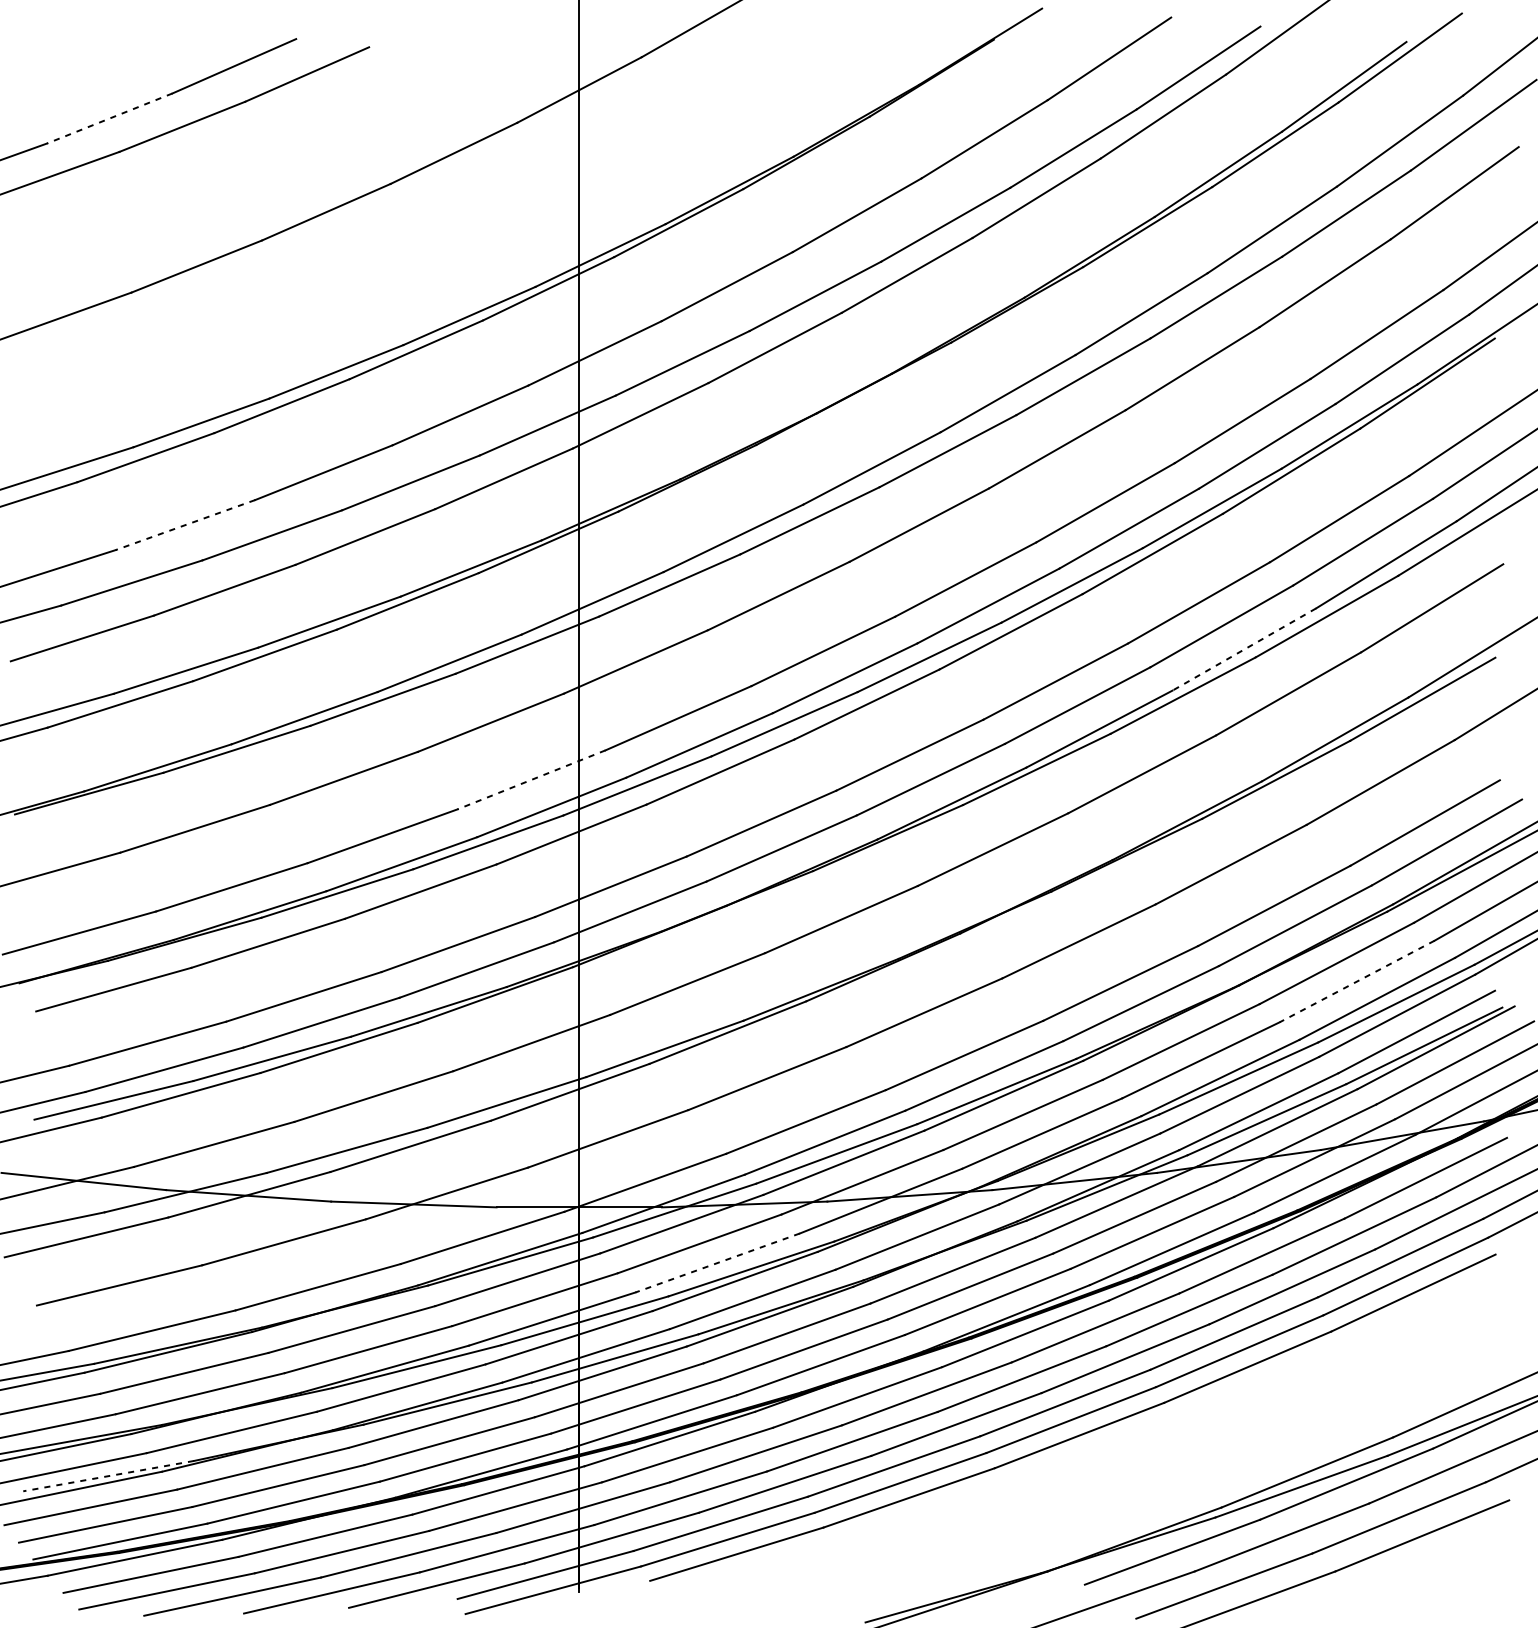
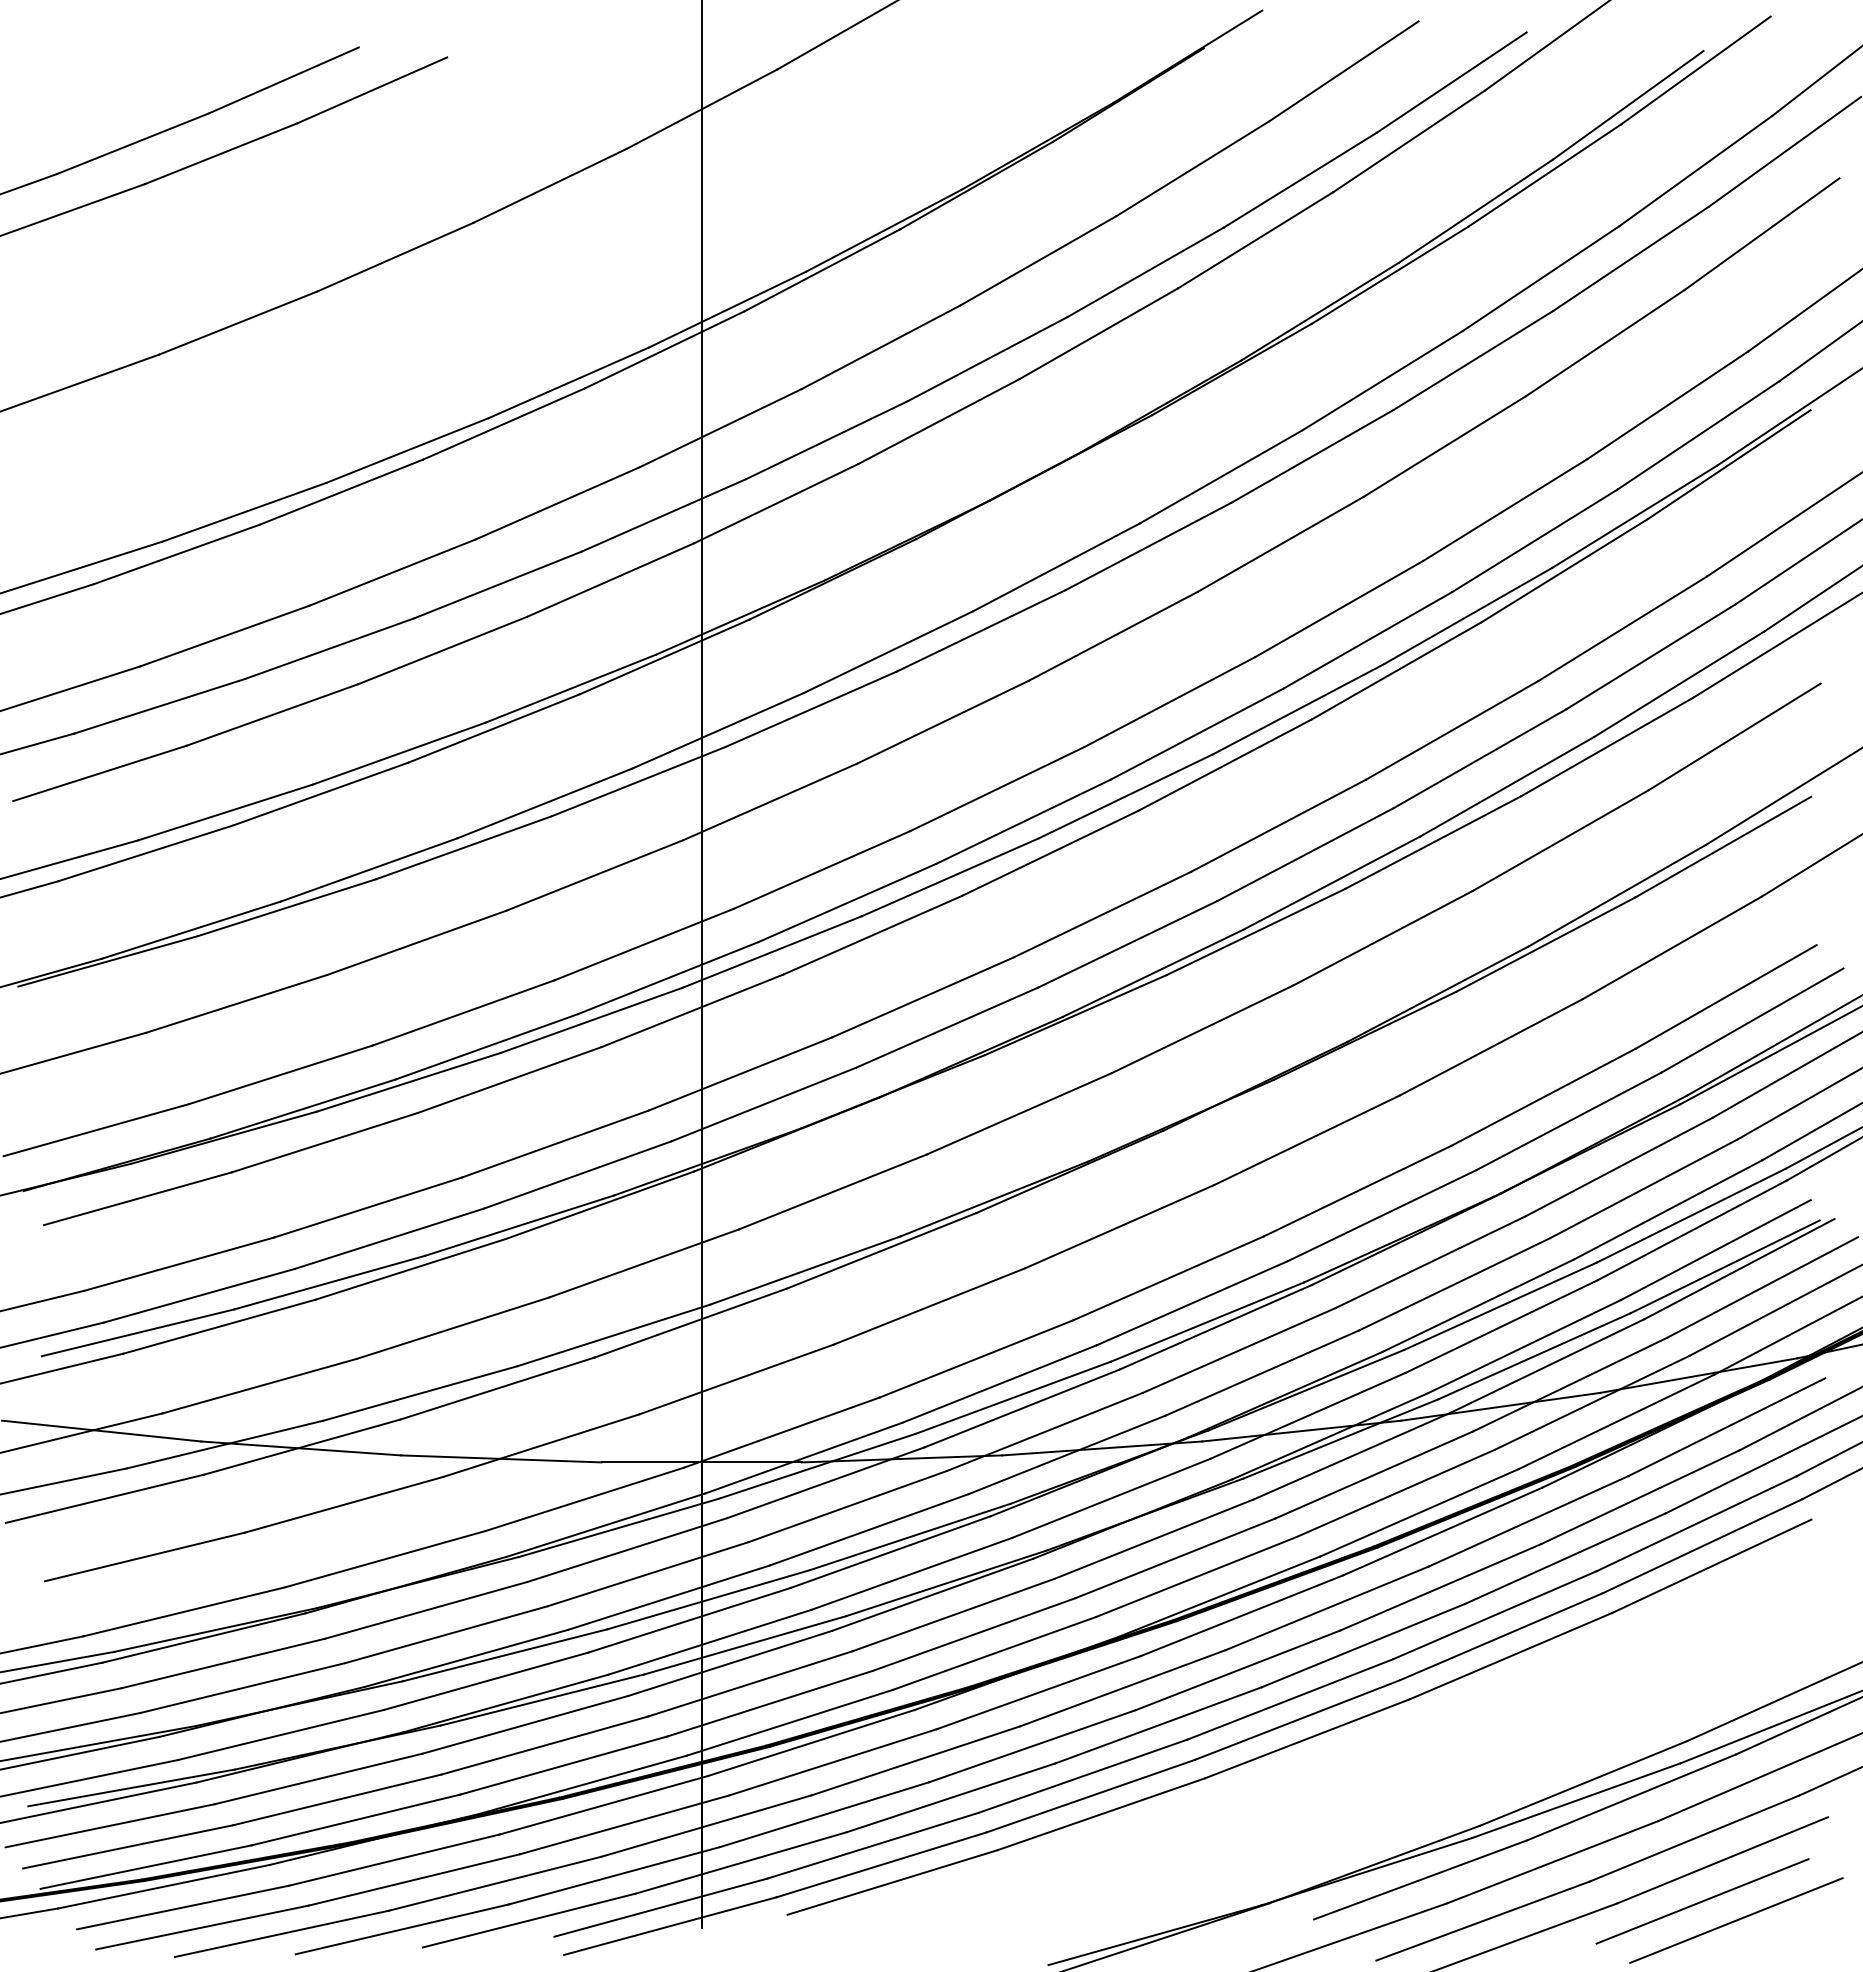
line: (110, 118) -> (133, 143), dashed -> solid
line: (185, 525) -> (224, 636), dashed -> solid
line: (1243, 650) -> (1506, 787), dashed -> solid
line: (531, 779) -> (643, 944), dashed -> solid
line: (1356, 981) -> (1643, 1188), dashed -> solid
line: (717, 1262) -> (869, 1529), dashed -> solid
line: (108, 1475) -> (131, 1787), dashed -> solid
line: (1405, 1569) -> (1702, 1901), added
line: (1433, 1585) -> (1736, 1920), added

